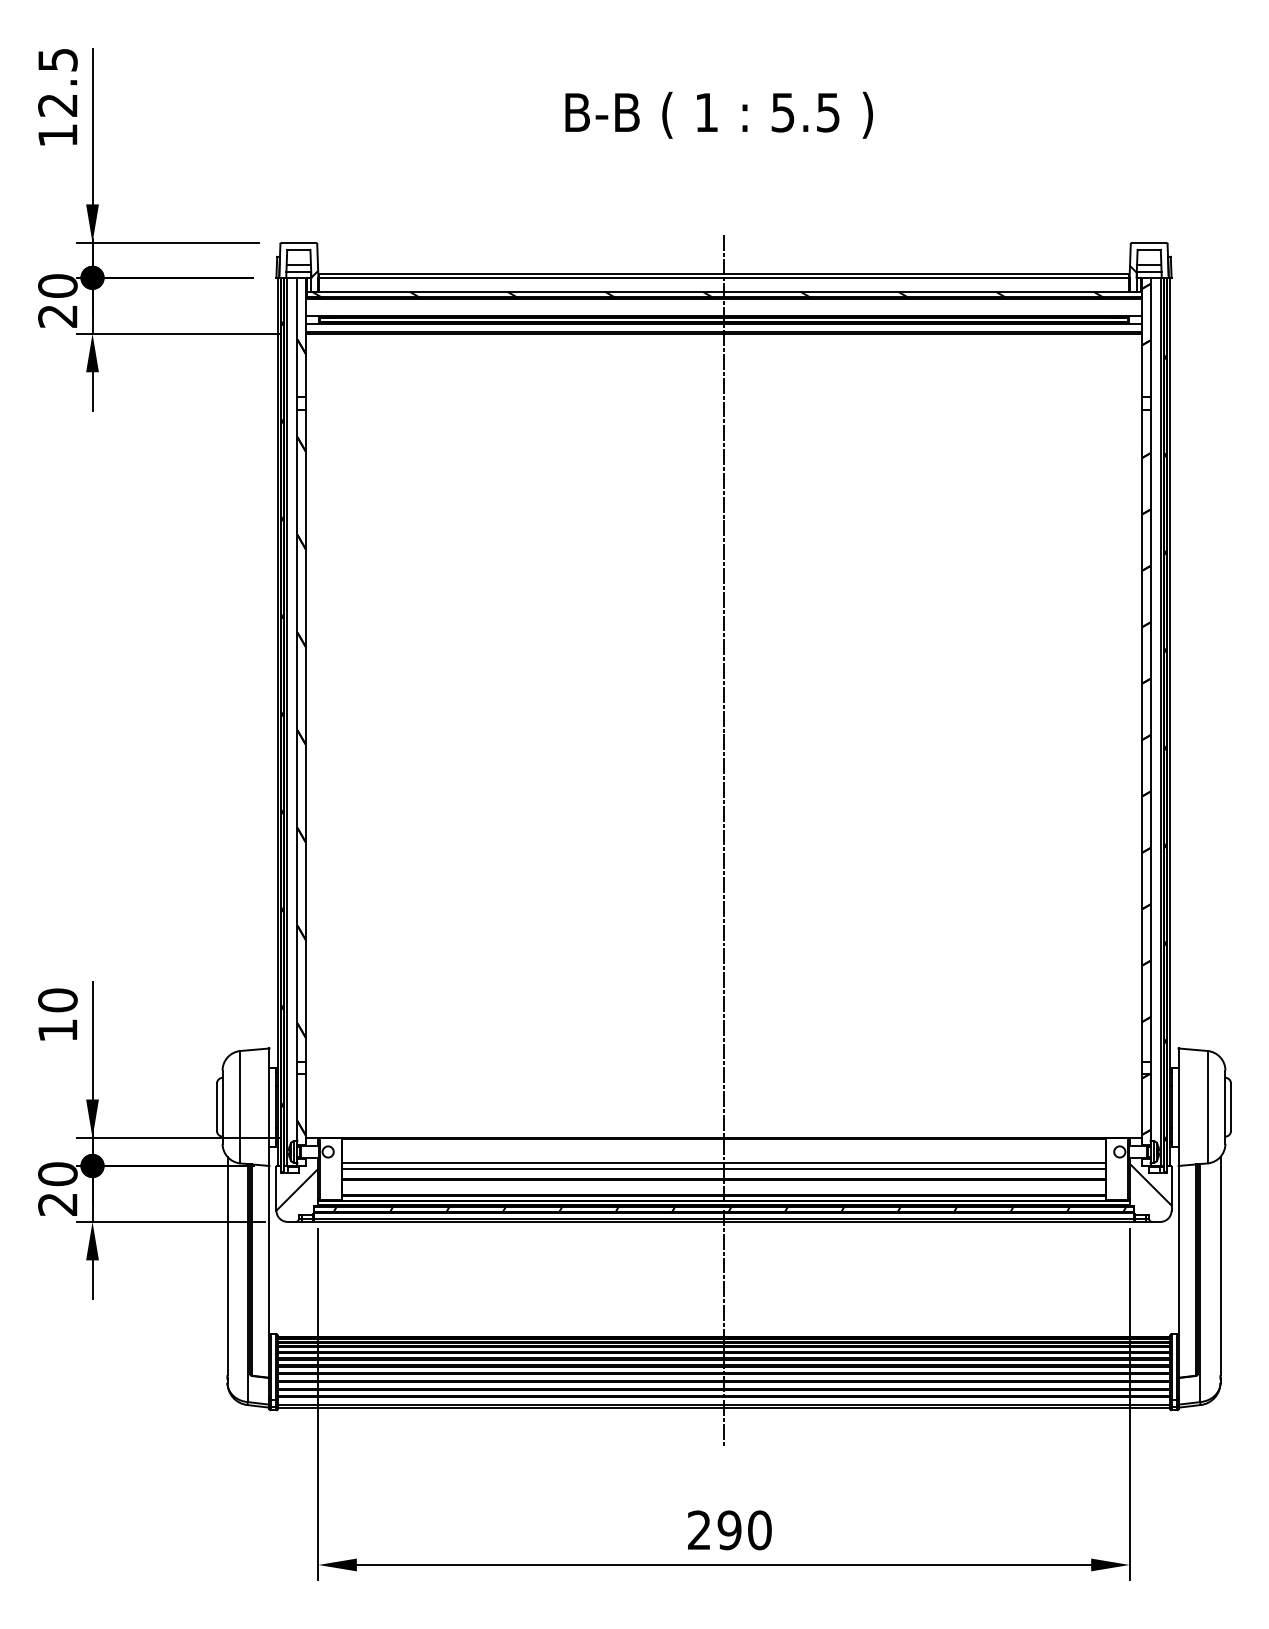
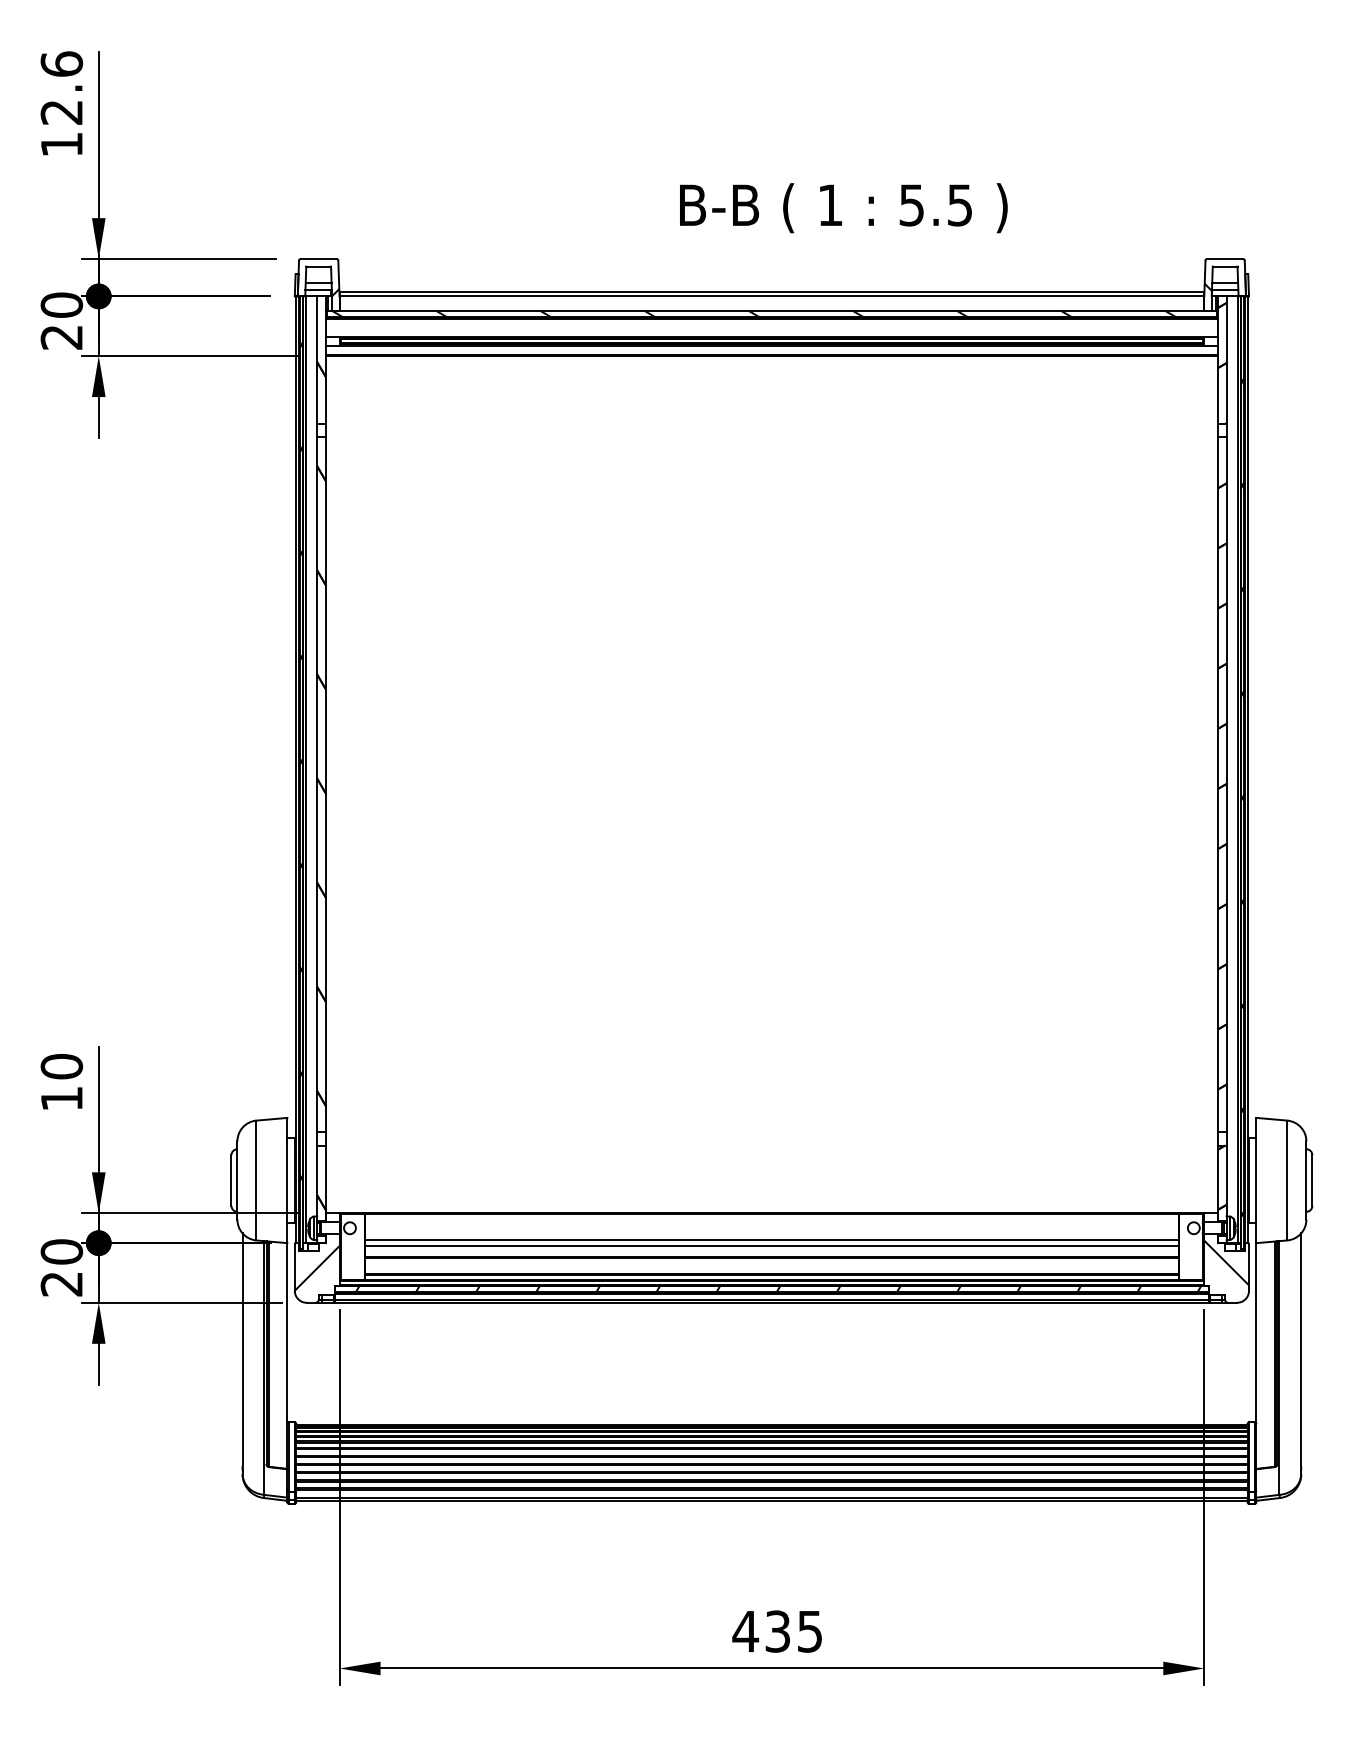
text: (57, 59) -> (61, 63), 12.5 -> 12.6
text: (718, 115) -> (843, 208), moved
line: (723, 839) -> (771, 895), removed
text: (729, 1530) -> (777, 1631), 290 -> 435

